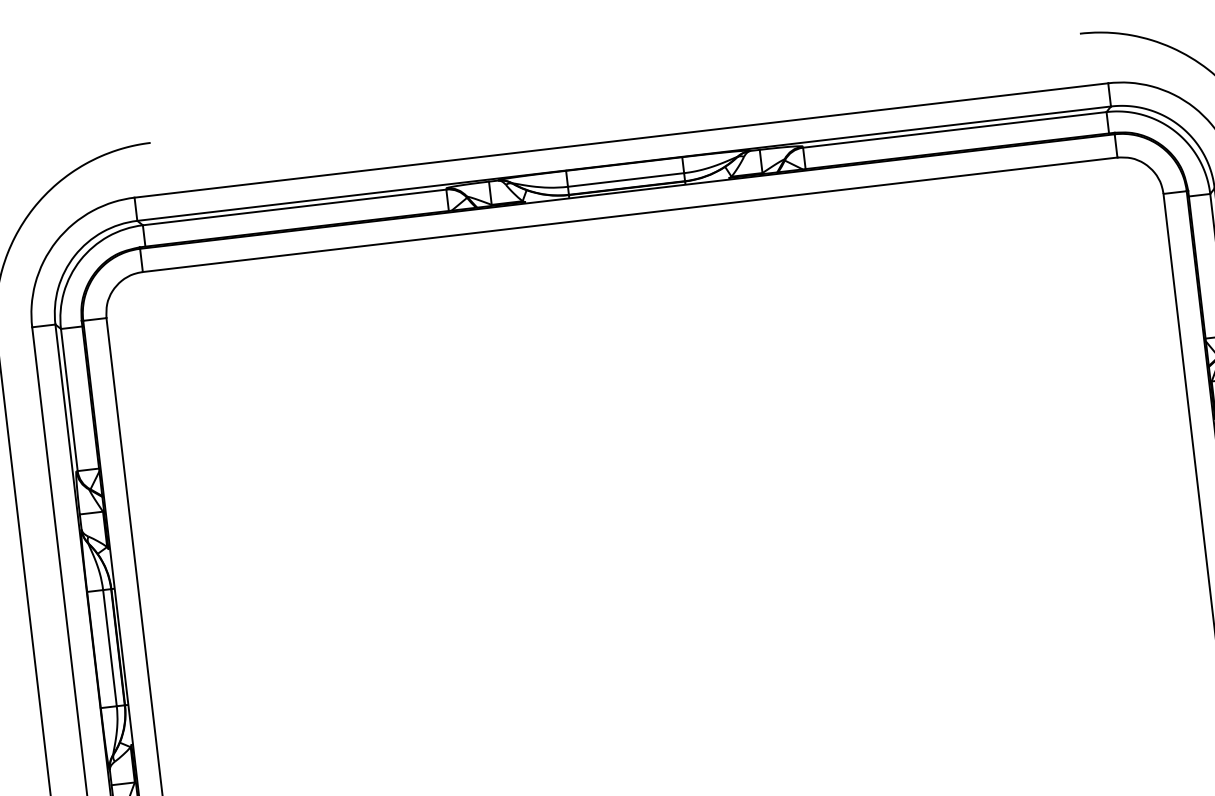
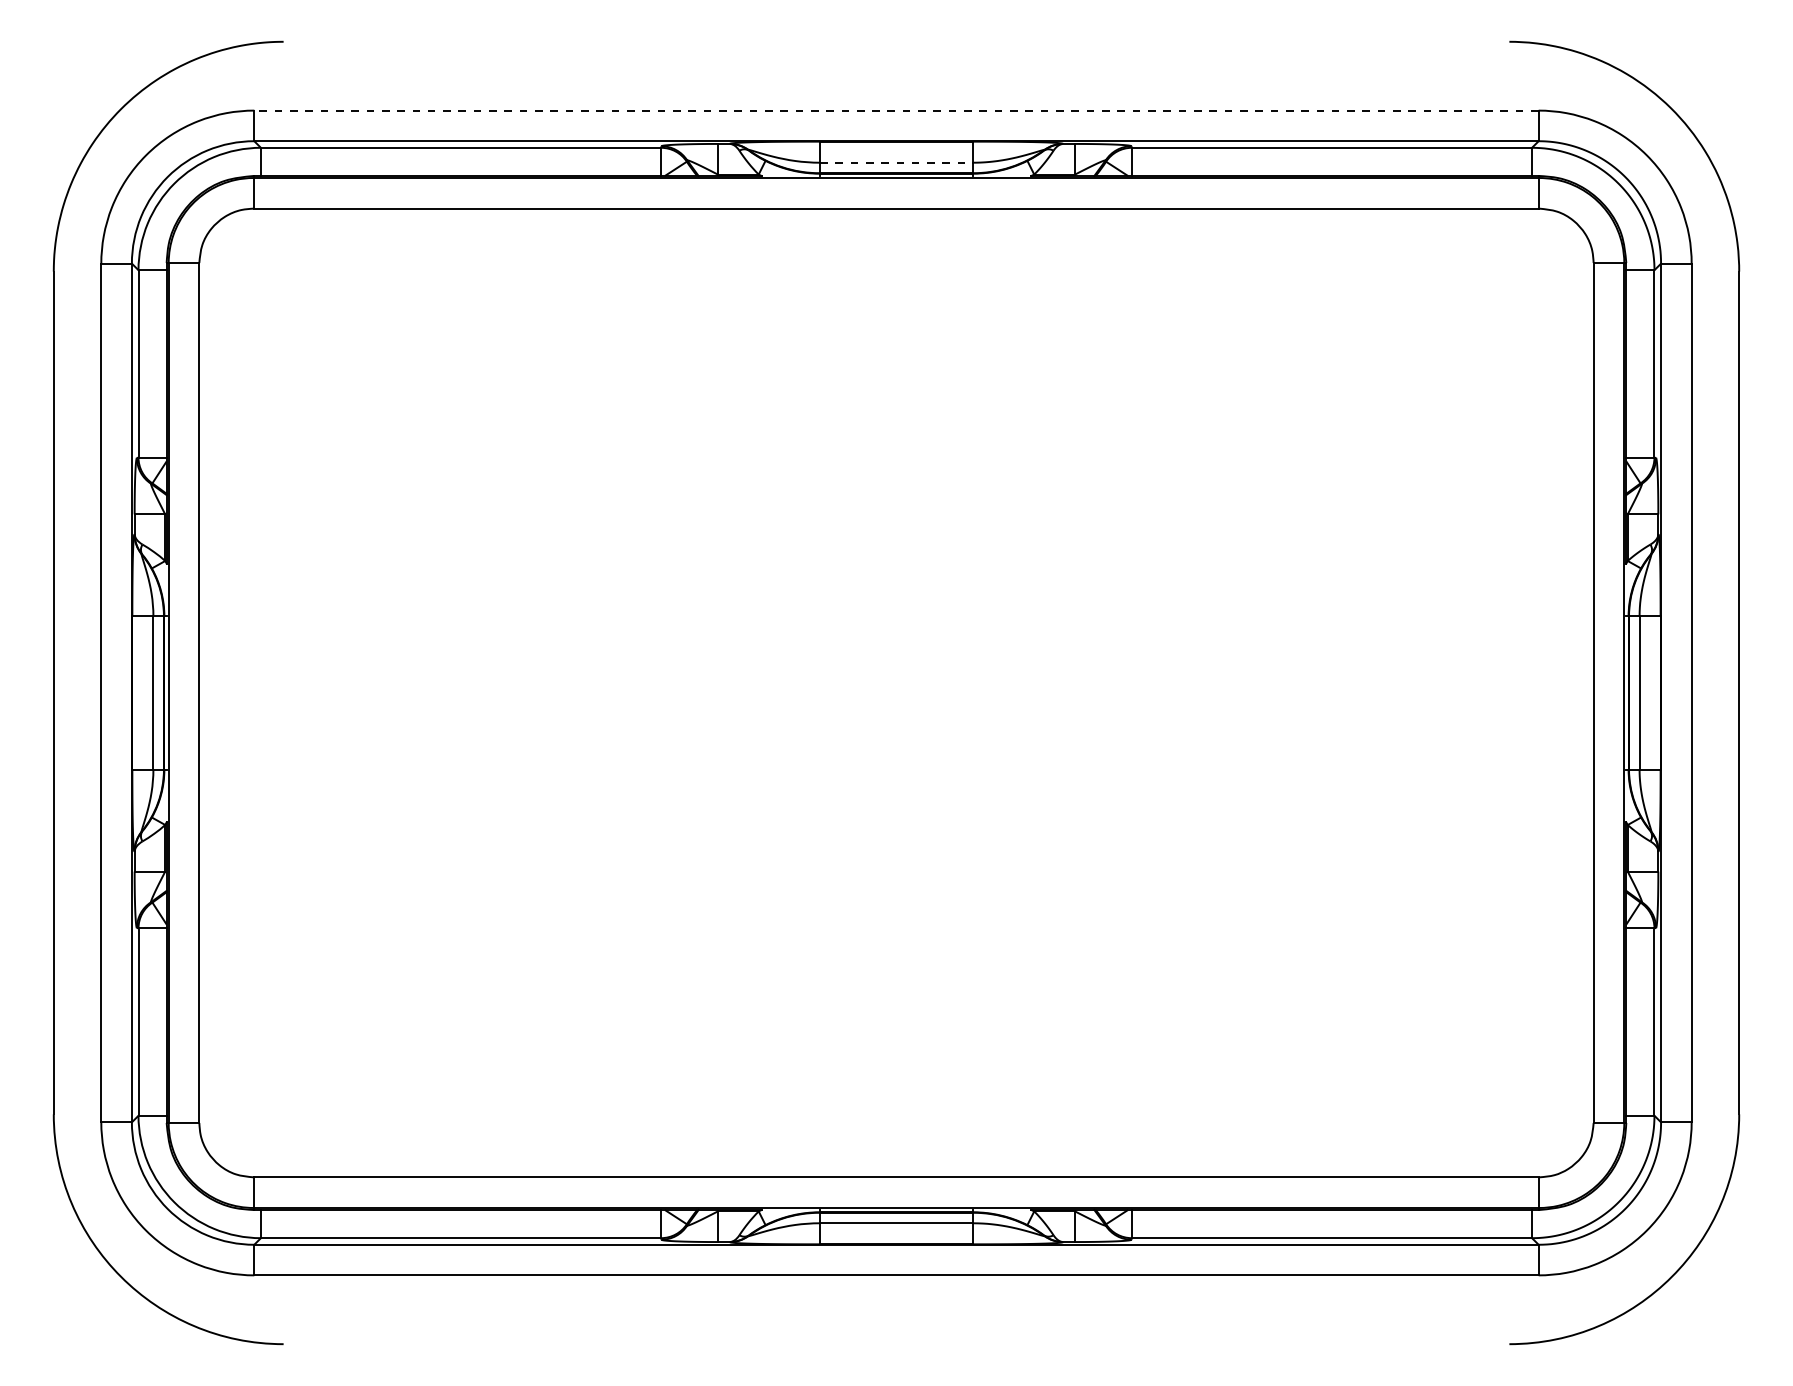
line: (620, 140) -> (895, 110), solid -> dashed
line: (626, 179) -> (896, 162), solid -> dashed

